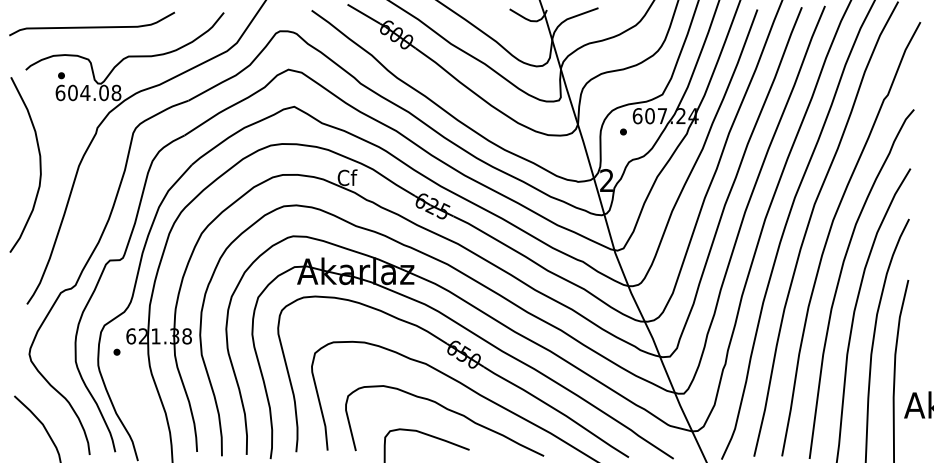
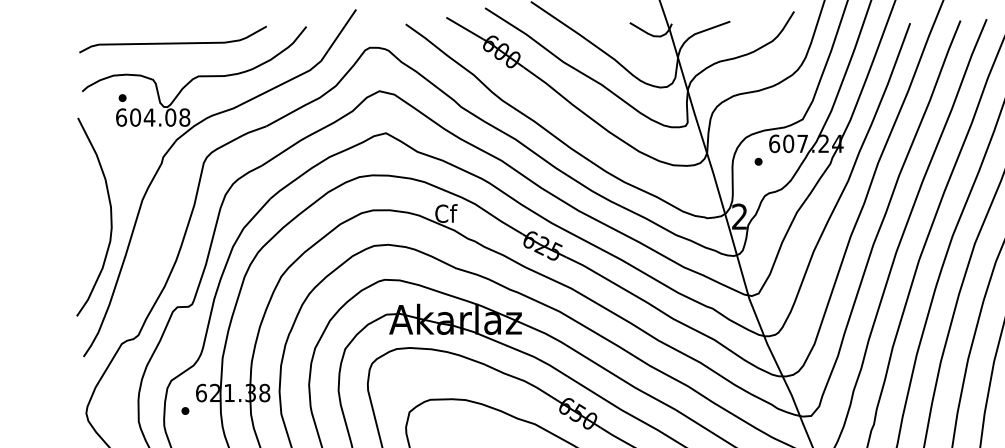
curve: (92, 26) -> (173, 42), moved
curve: (39, 164) -> (110, 216), moved

